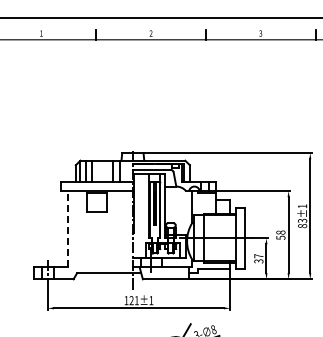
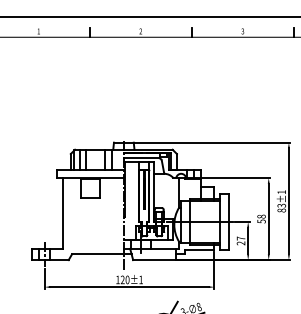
line: (67, 228) -> (63, 212), dashed -> solid
text: (259, 261) -> (241, 243), 37 -> 27
text: (136, 300) -> (127, 279), 121±1 -> 120±1

